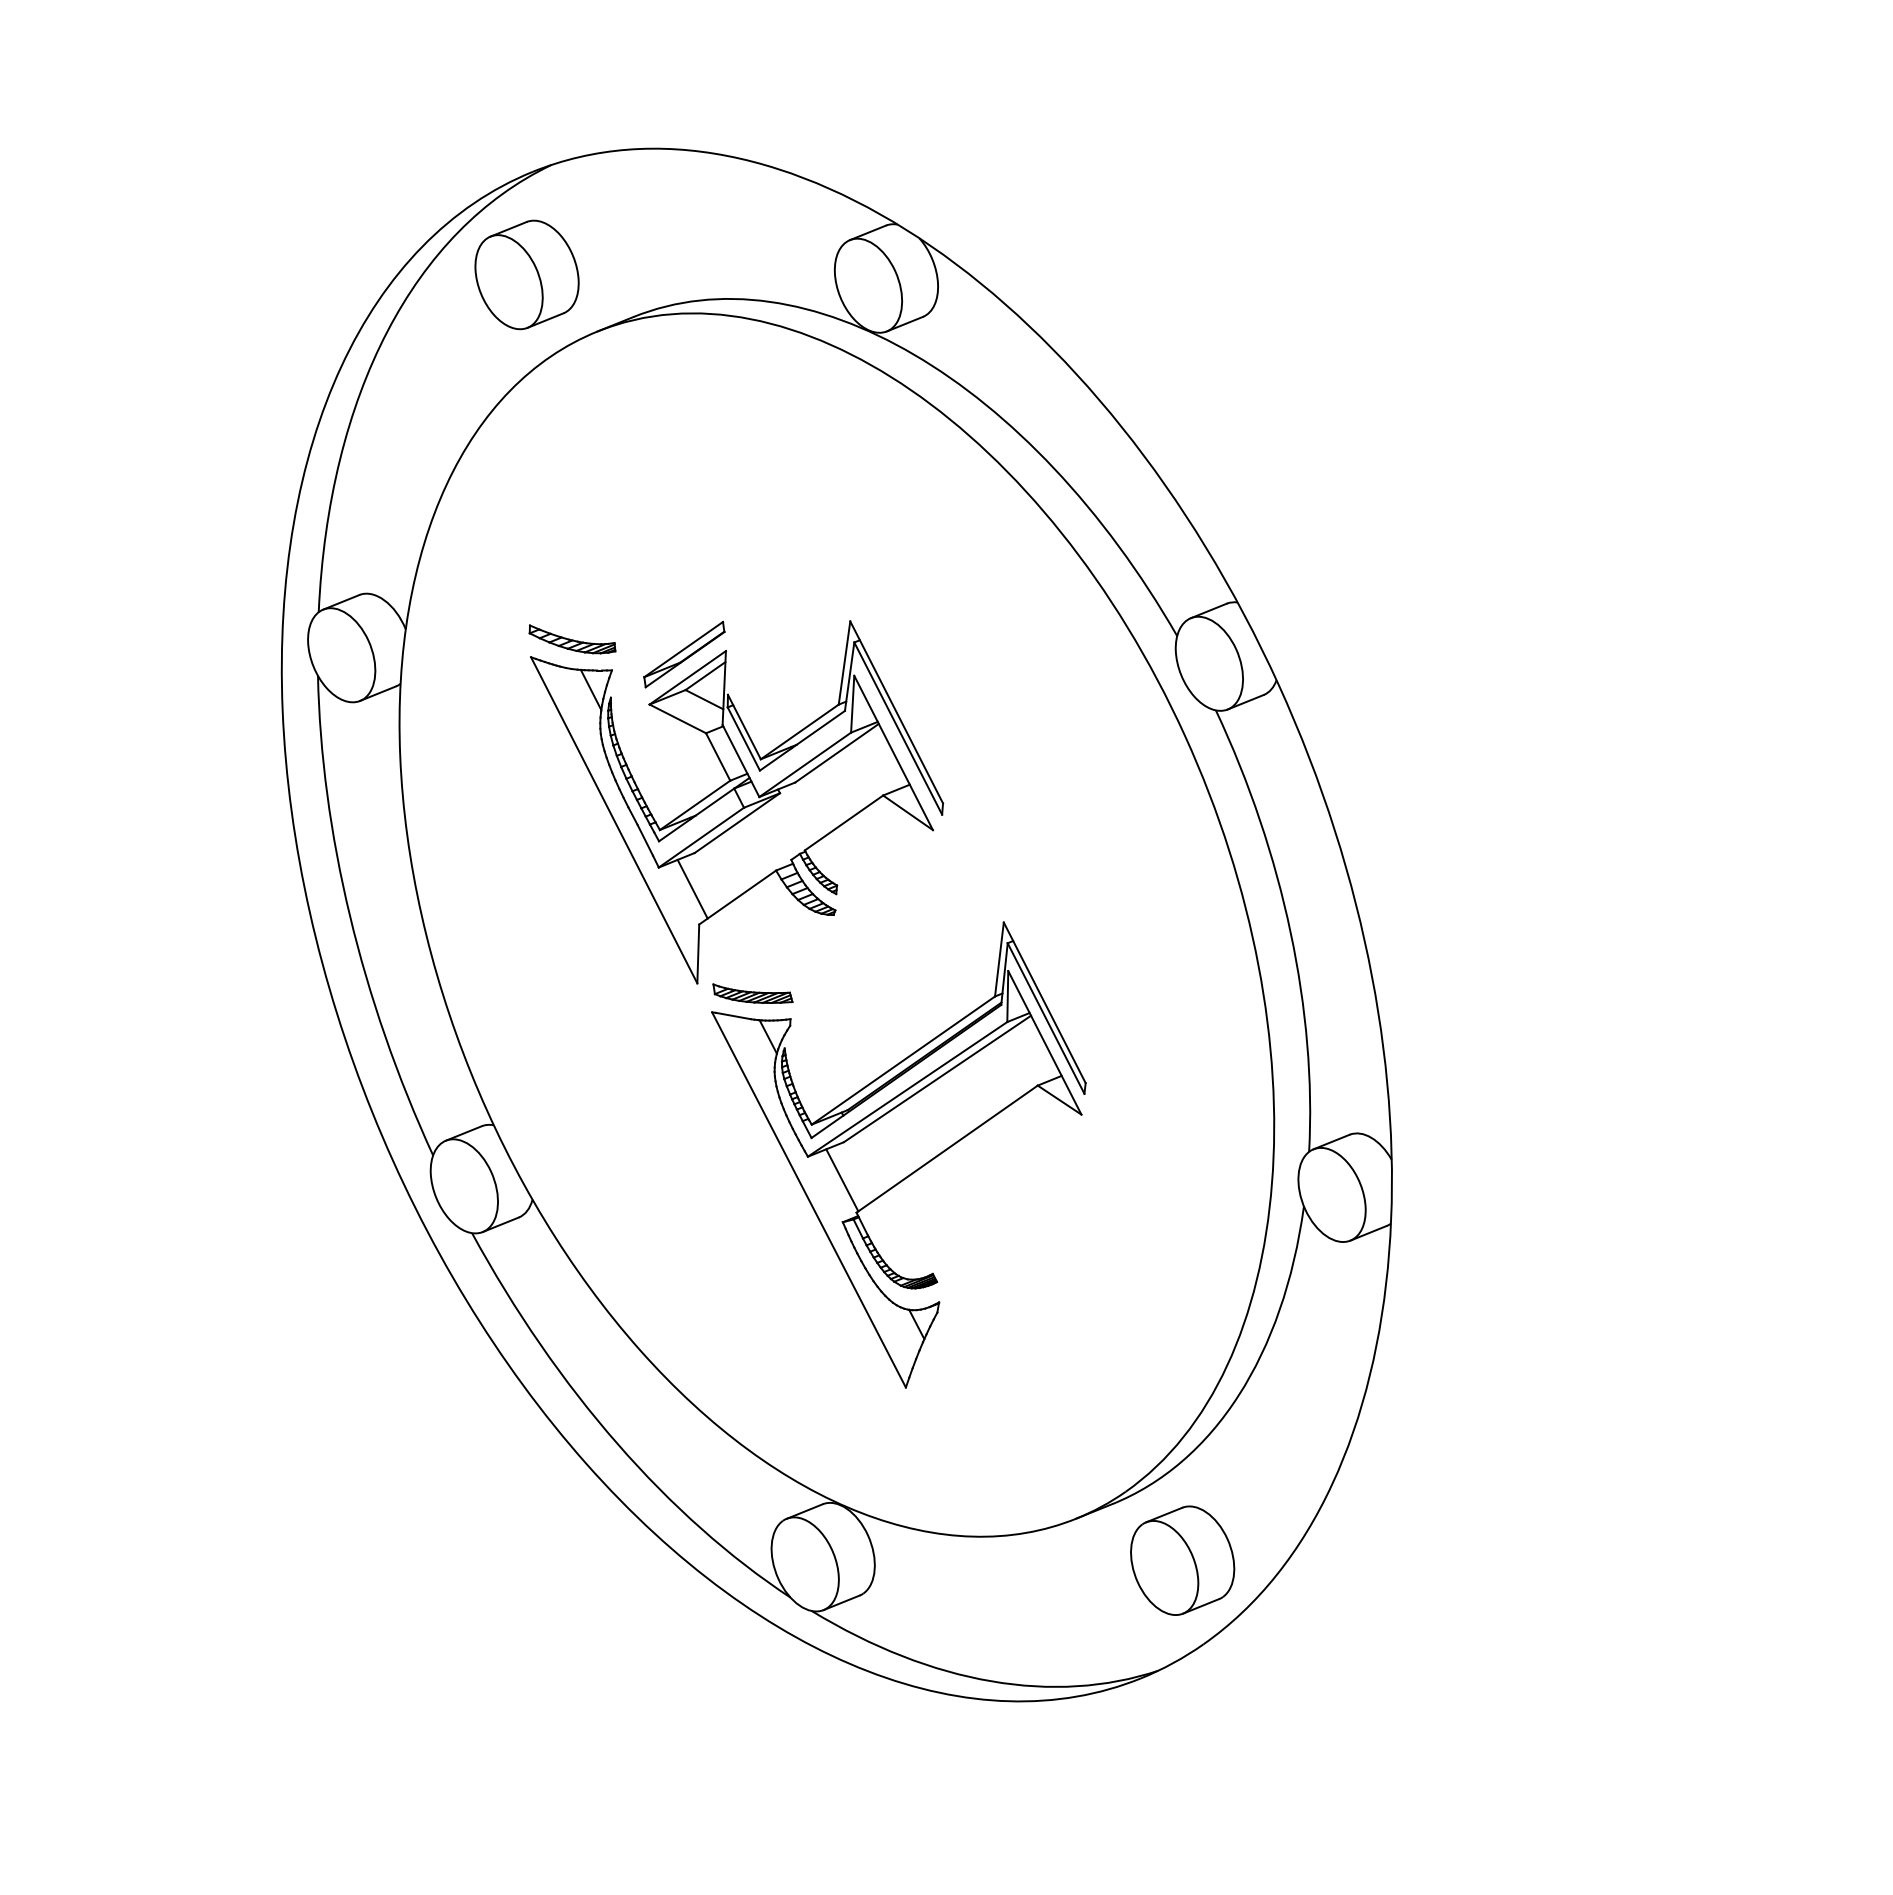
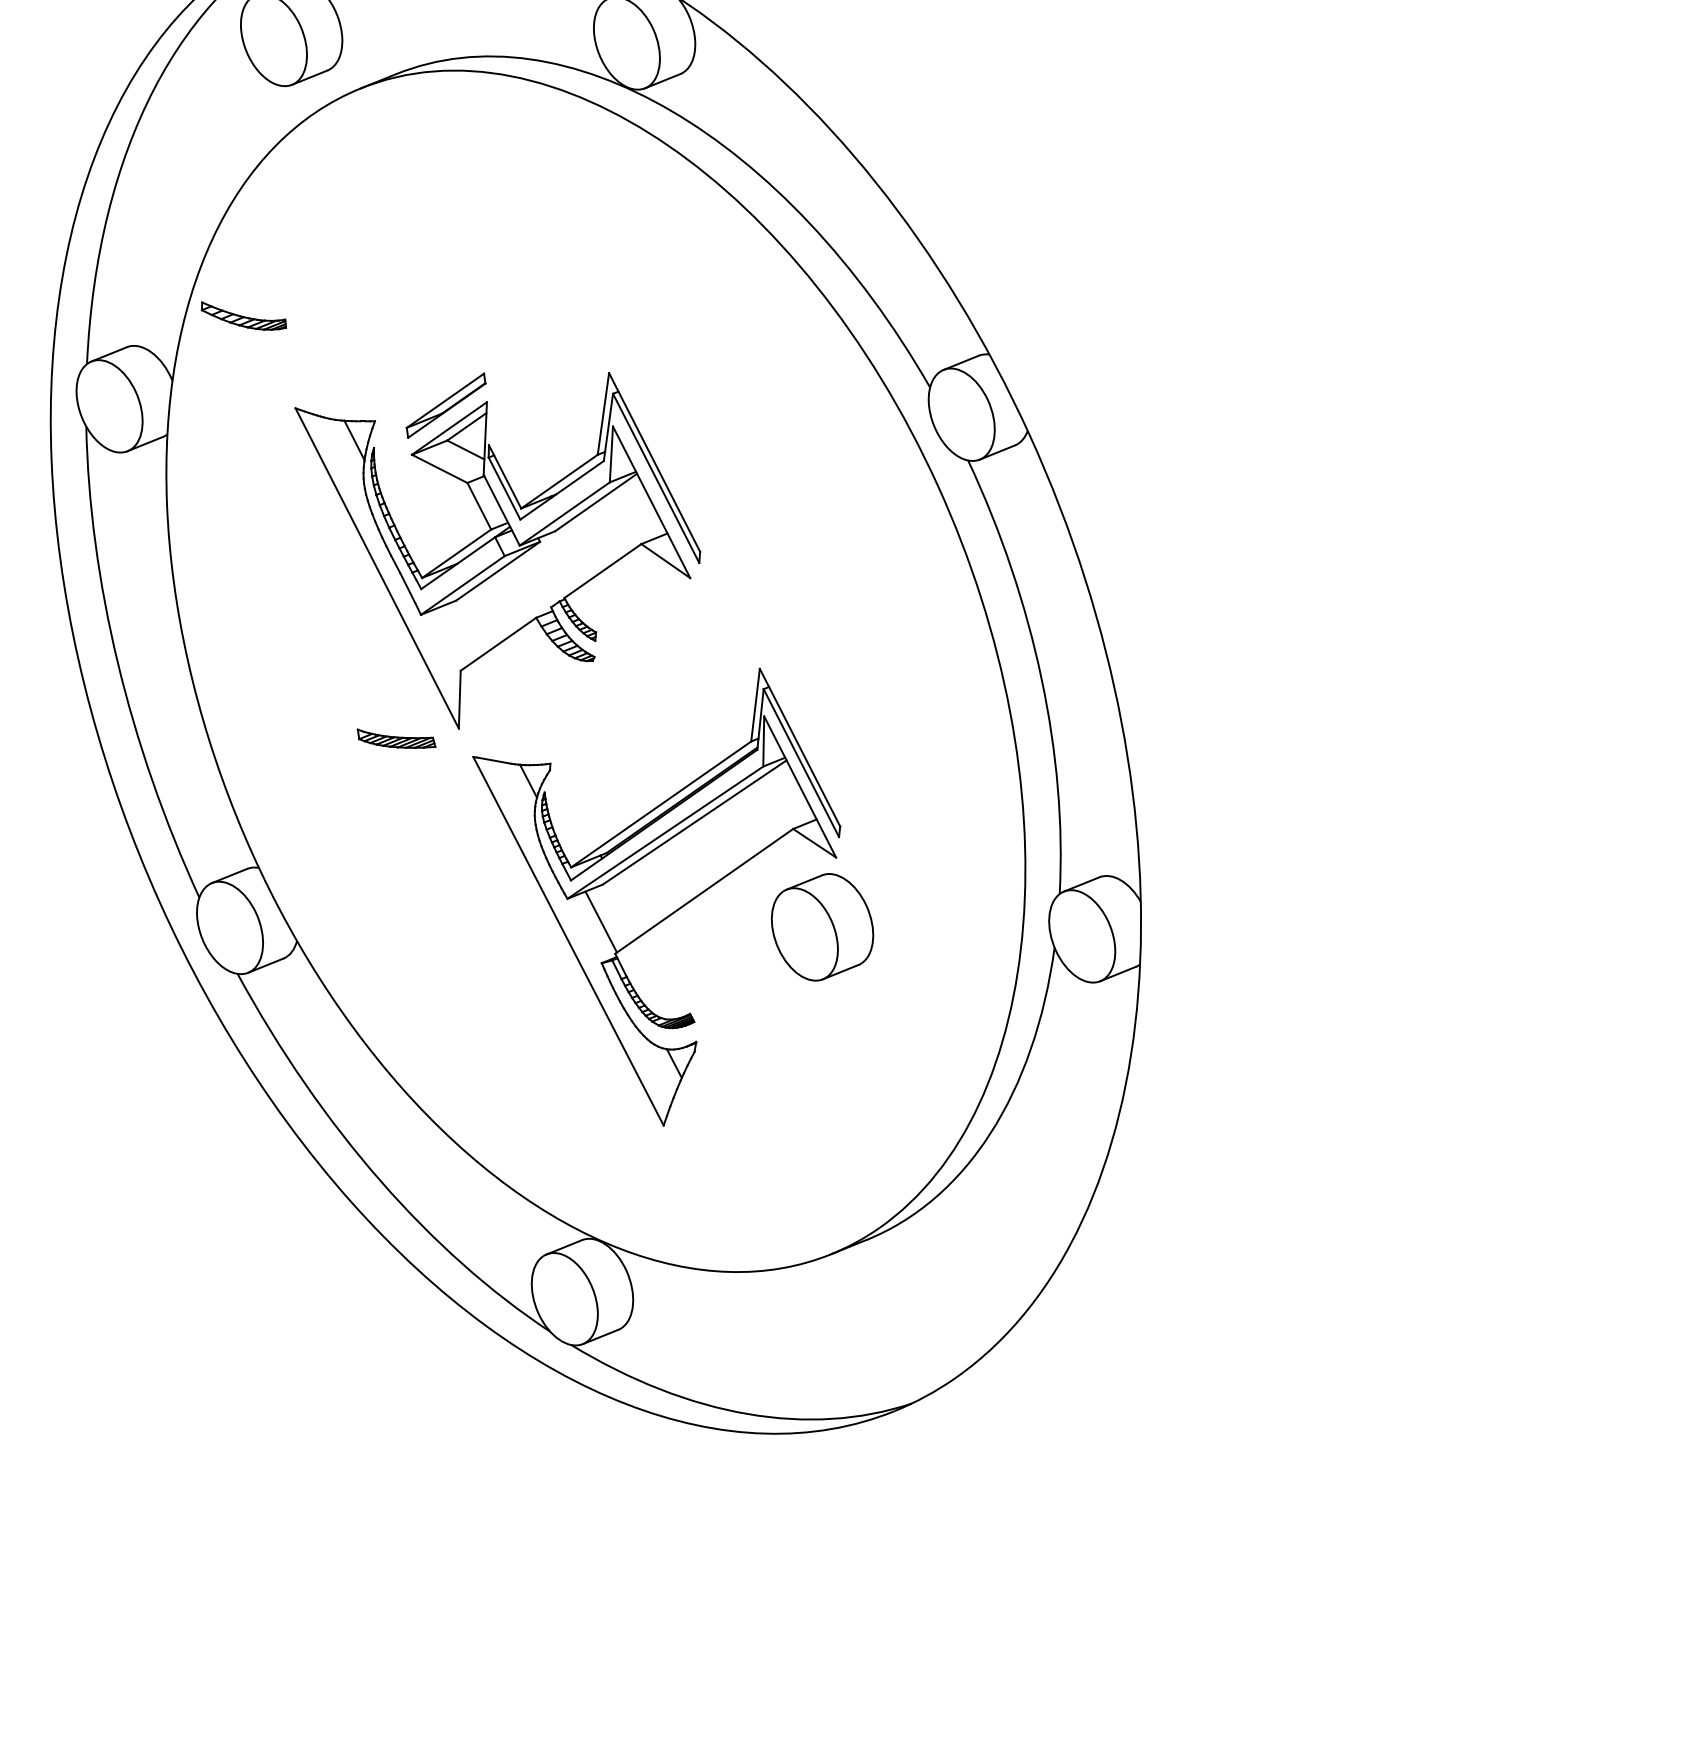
part: (572, 639) -> (243, 316), moved
line: (692, 888) -> (454, 635), removed
part: (752, 993) -> (396, 738), moved
part: (1182, 1560) -> (822, 927), moved

